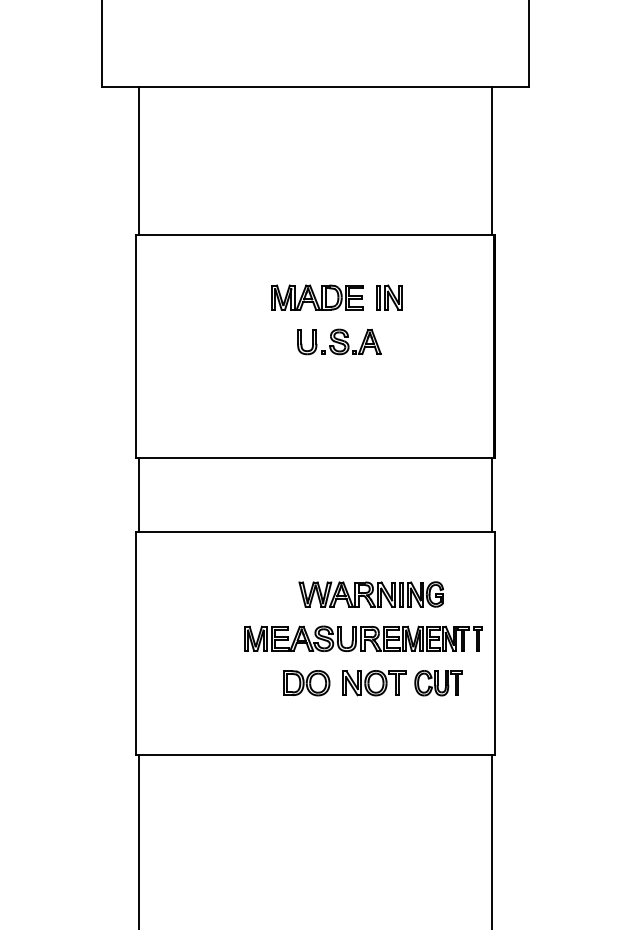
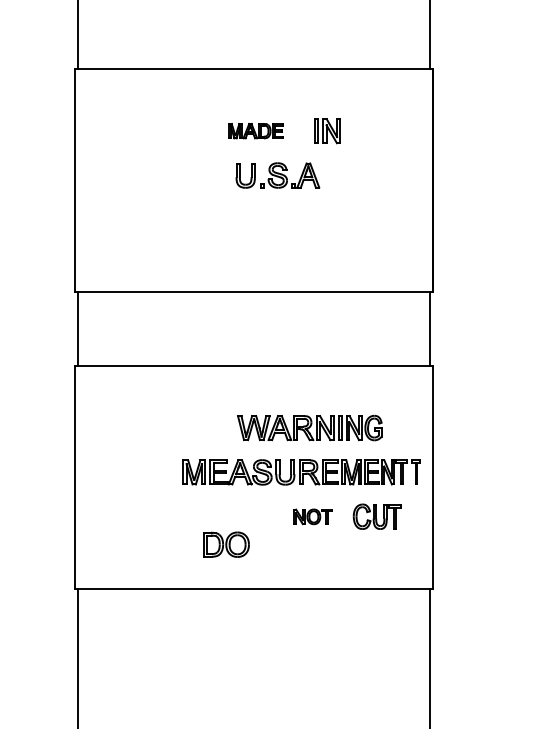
part: (317, 297) -> (255, 131), size x0.6
part: (306, 683) -> (225, 545), moved
part: (374, 683) -> (312, 517), size x0.6

